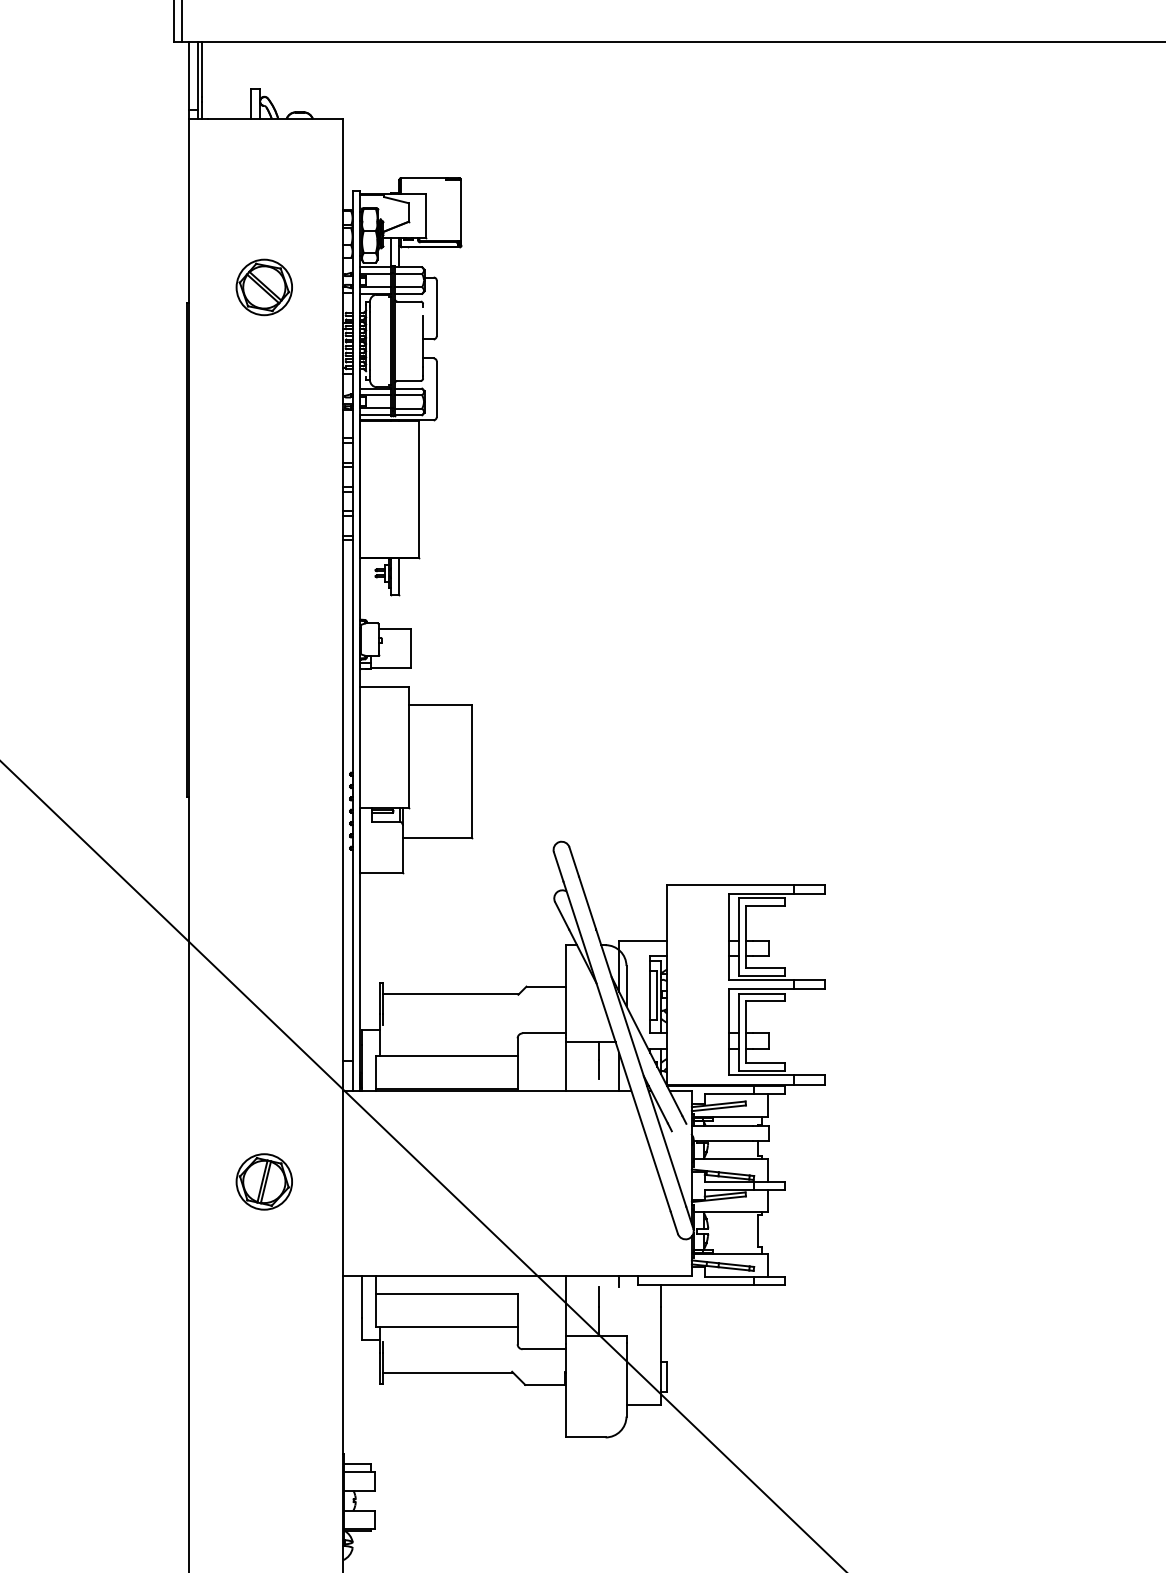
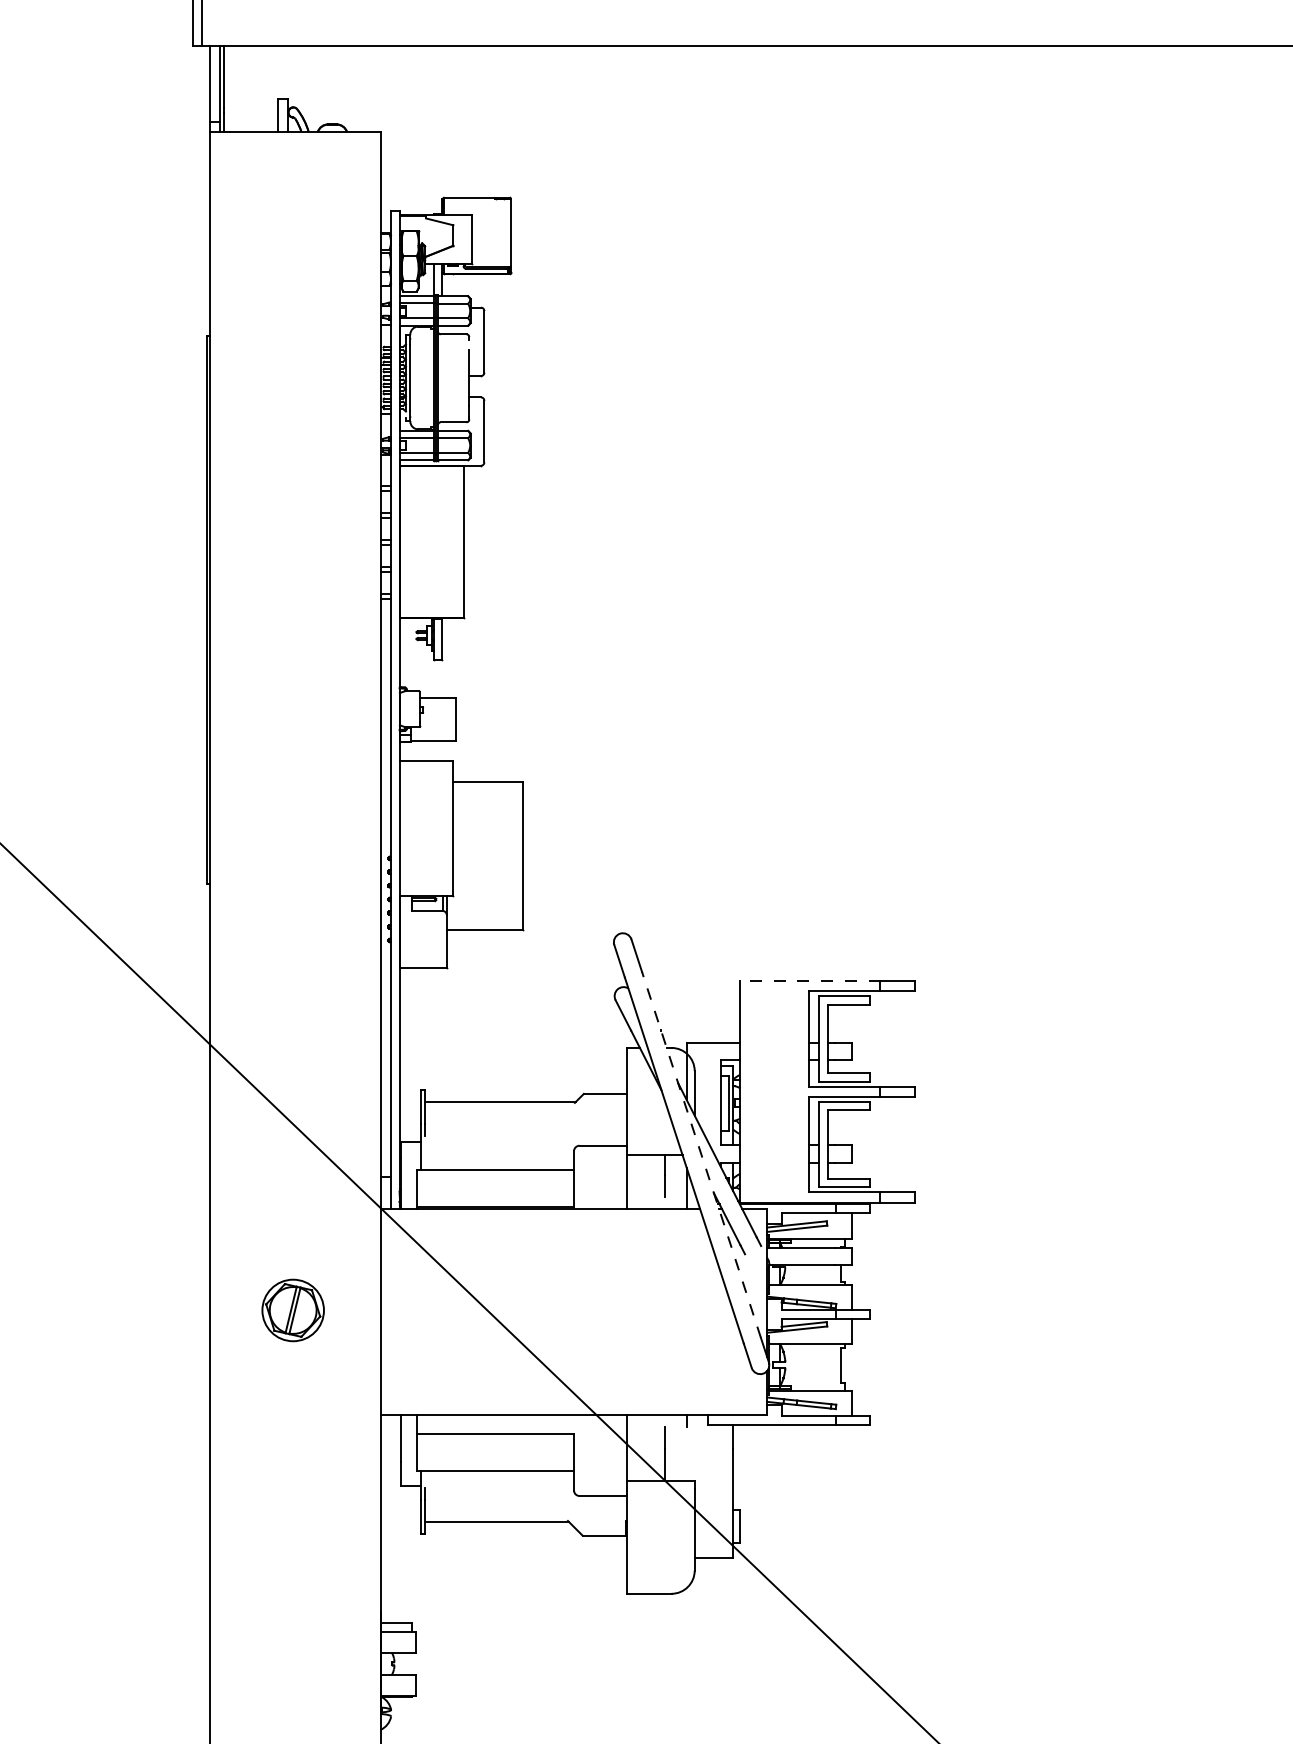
part: (263, 287) -> (292, 318), removed
line: (730, 884) -> (810, 980), solid -> dashed
line: (632, 1041) -> (701, 1154), solid -> dashed

